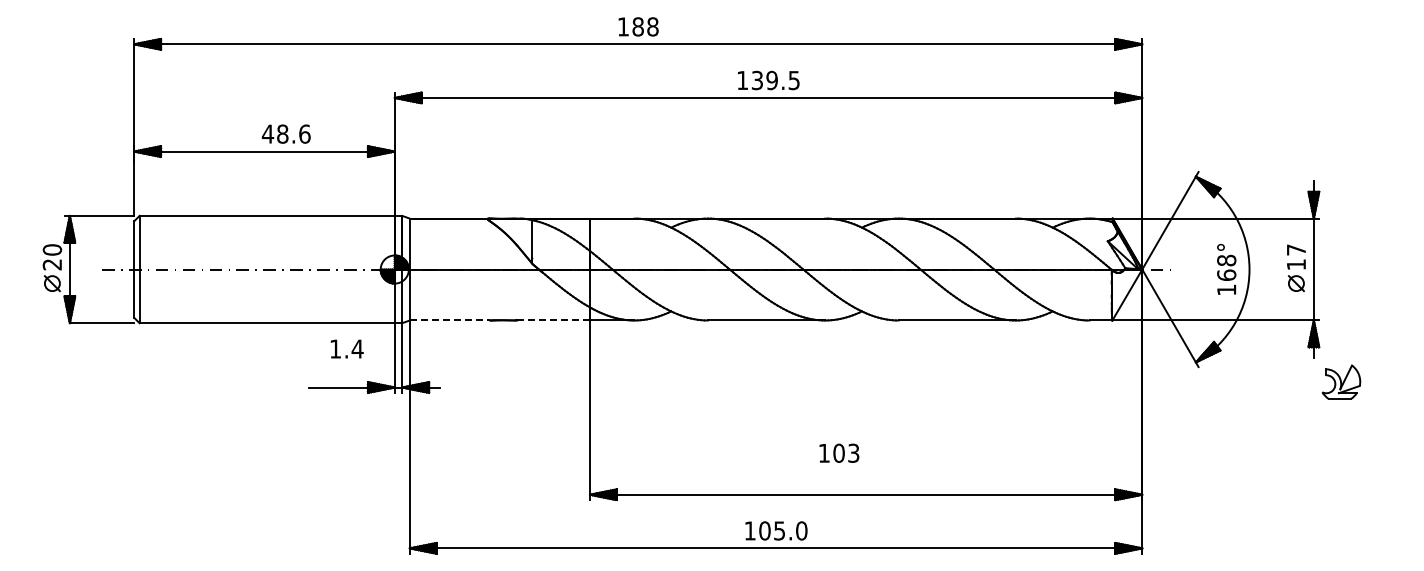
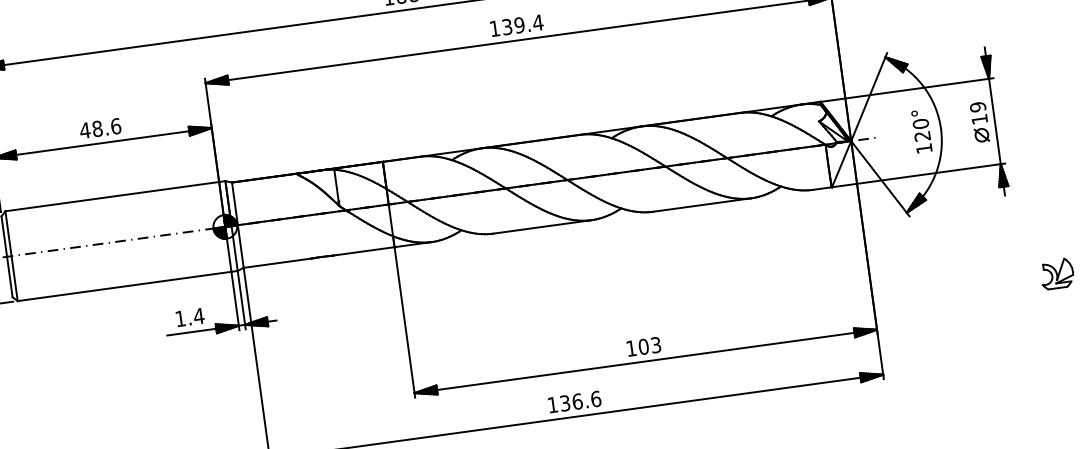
text: (794, 80) -> (538, 22), 139.5 -> 139.4
text: (285, 133) -> (99, 128), moved
text: (1296, 249) -> (978, 106), 17 -> 19
text: (1226, 267) -> (921, 129), 168° -> 120°
line: (450, 320) -> (277, 263), dashed -> solid
line: (554, 320) -> (364, 251), dashed -> solid
text: (346, 348) -> (189, 317), moved
part: (1341, 381) -> (1057, 273), moved
text: (839, 452) -> (644, 346), moved
text: (783, 530) -> (580, 400), 105.0 -> 136.6

